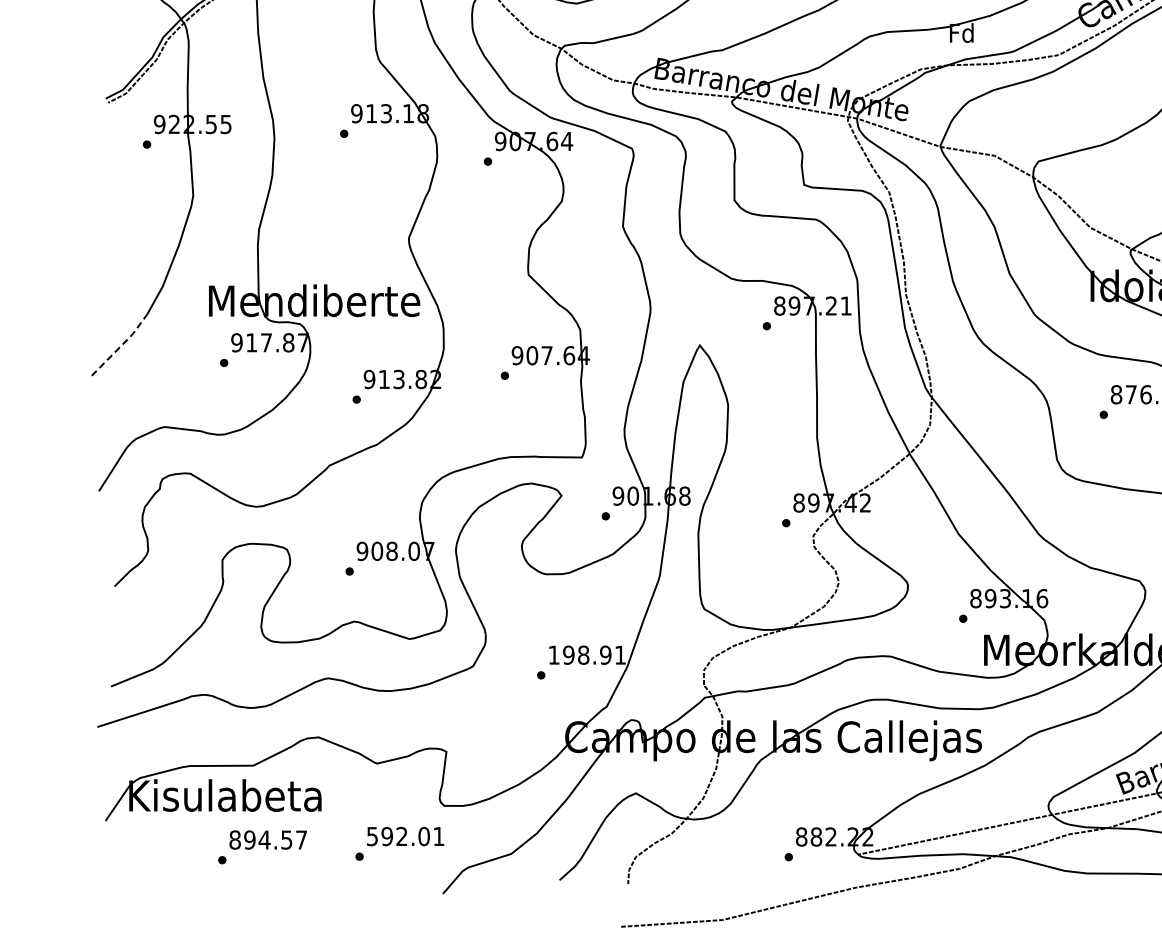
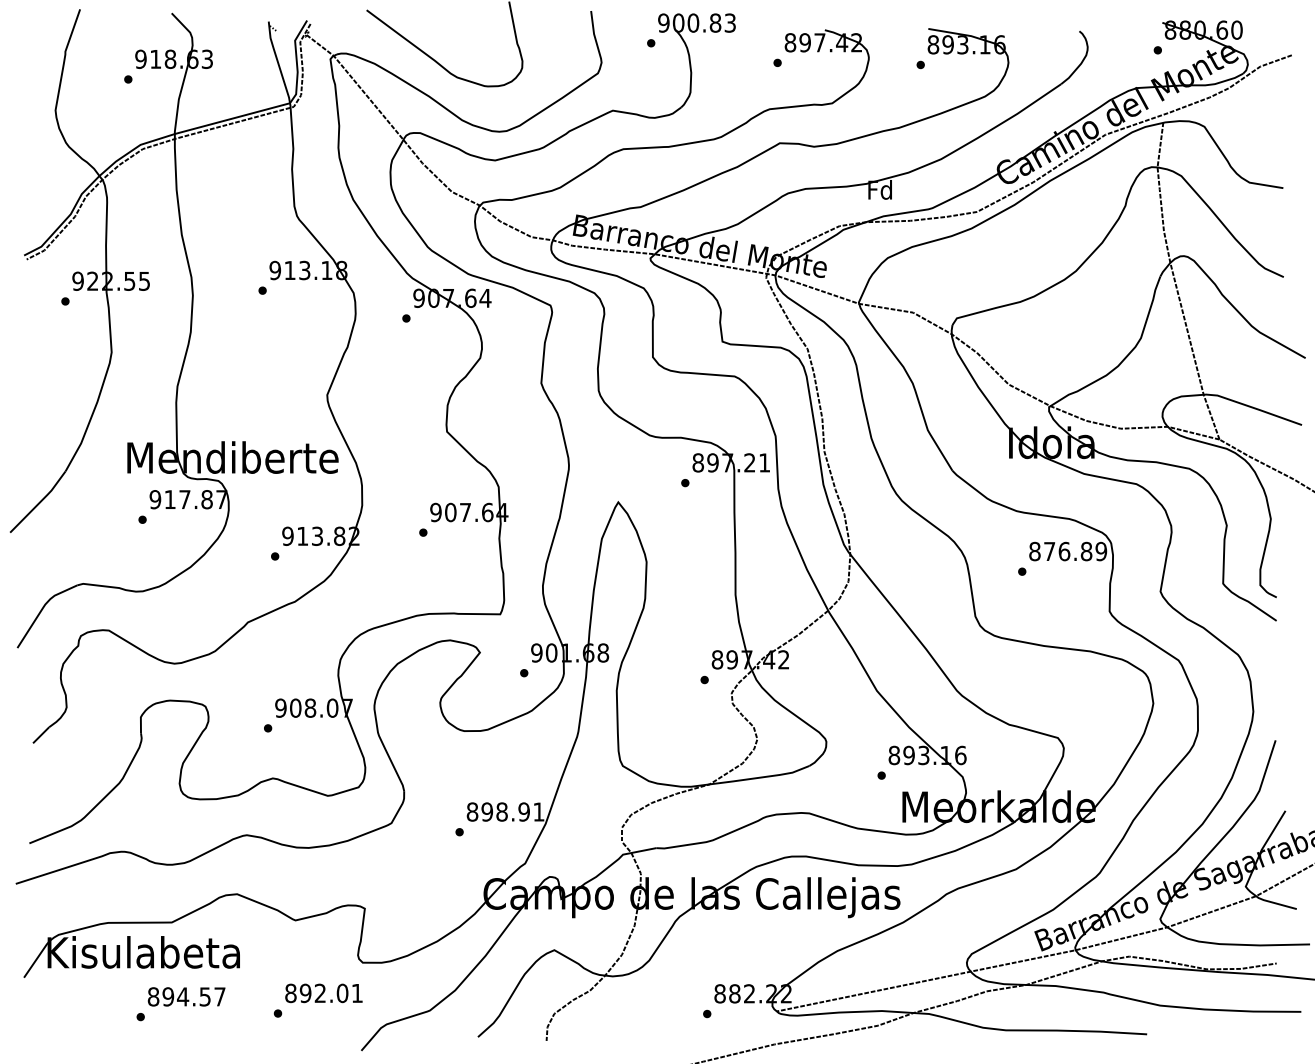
line: (121, 345) -> (39, 502), dashed -> solid
text: (554, 654) -> (472, 811), 198.91 -> 898.91
text: (372, 836) -> (290, 993), 592.01 -> 892.01

